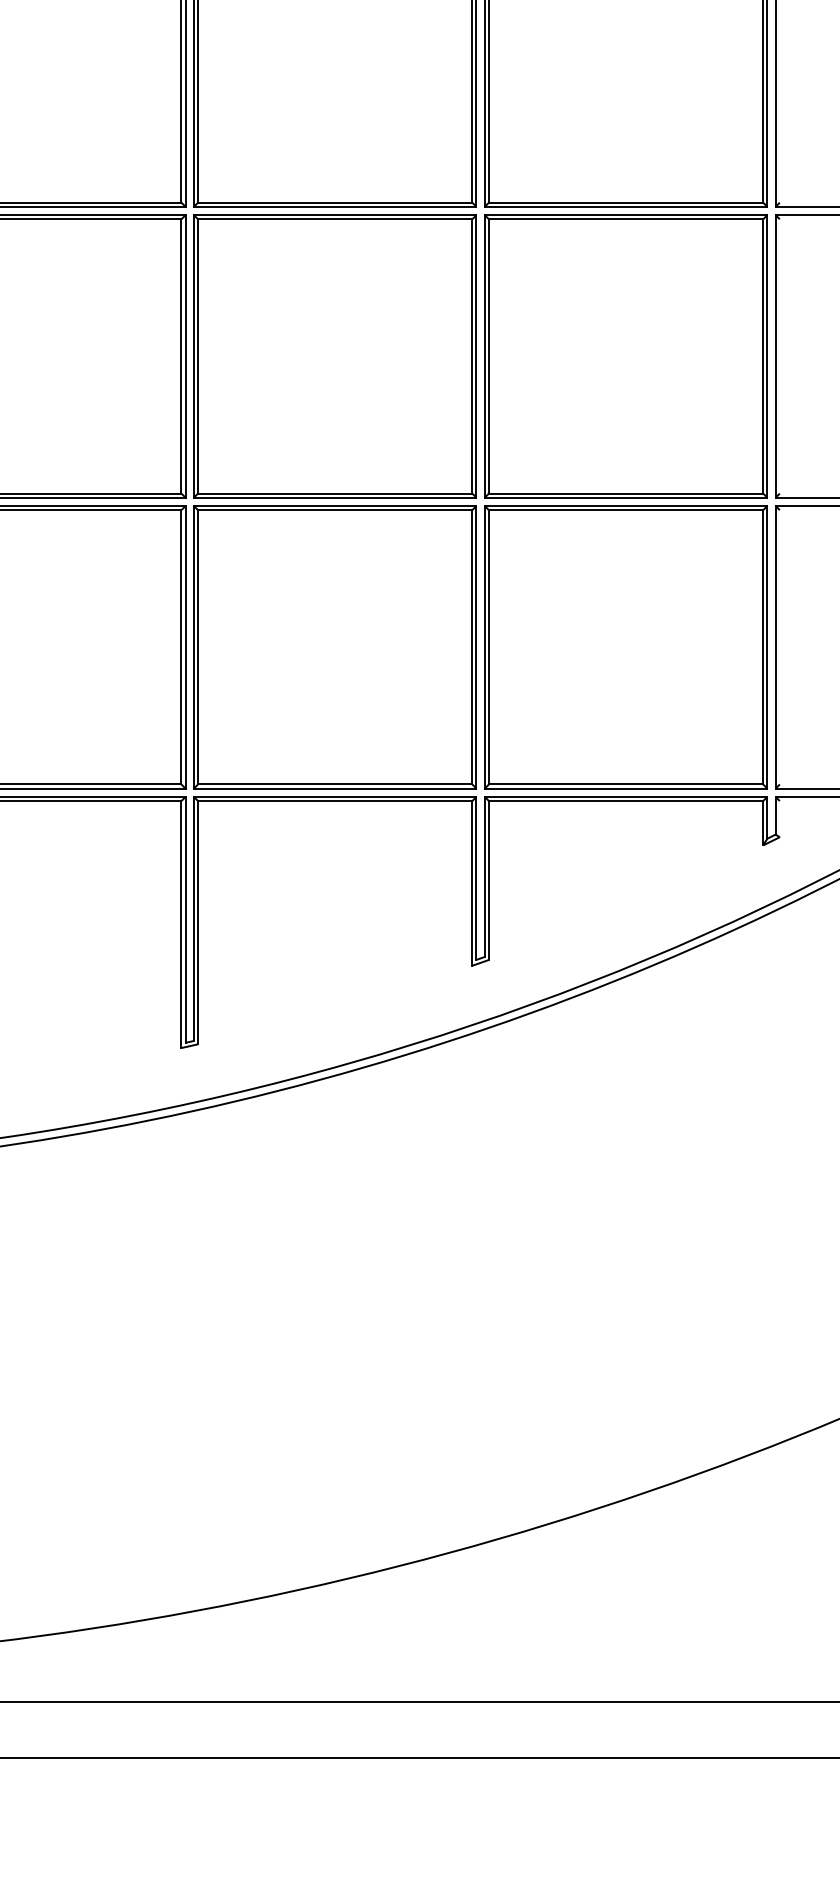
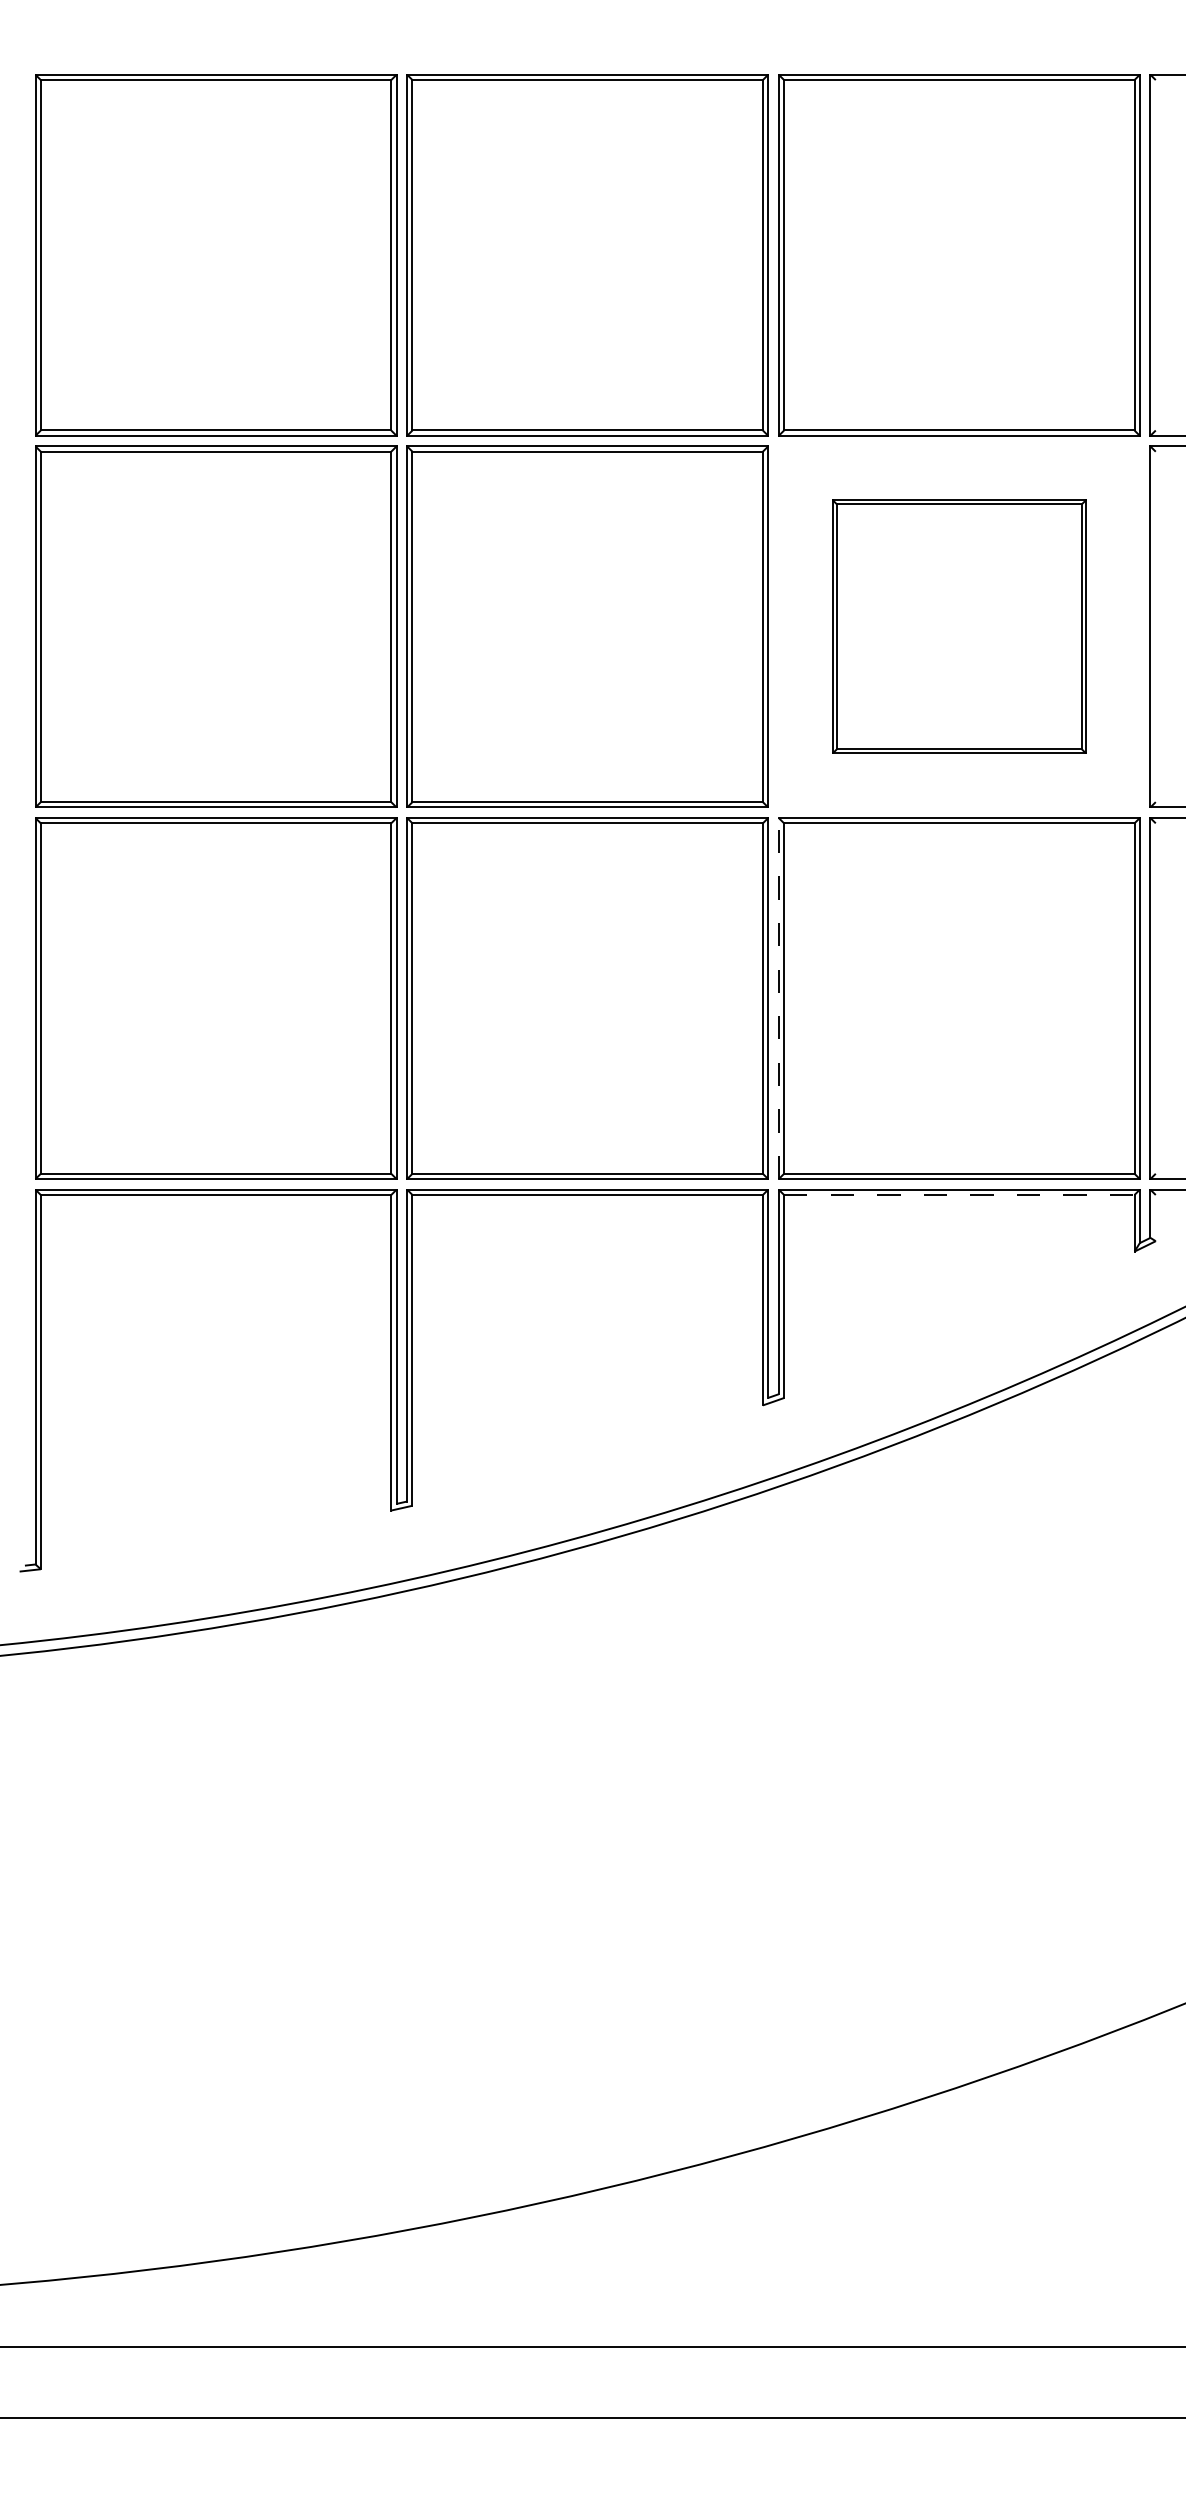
part: (626, 356) -> (959, 626), size x0.7
line: (484, 647) -> (778, 998), solid -> dashed
line: (626, 801) -> (959, 1195), solid -> dashed

